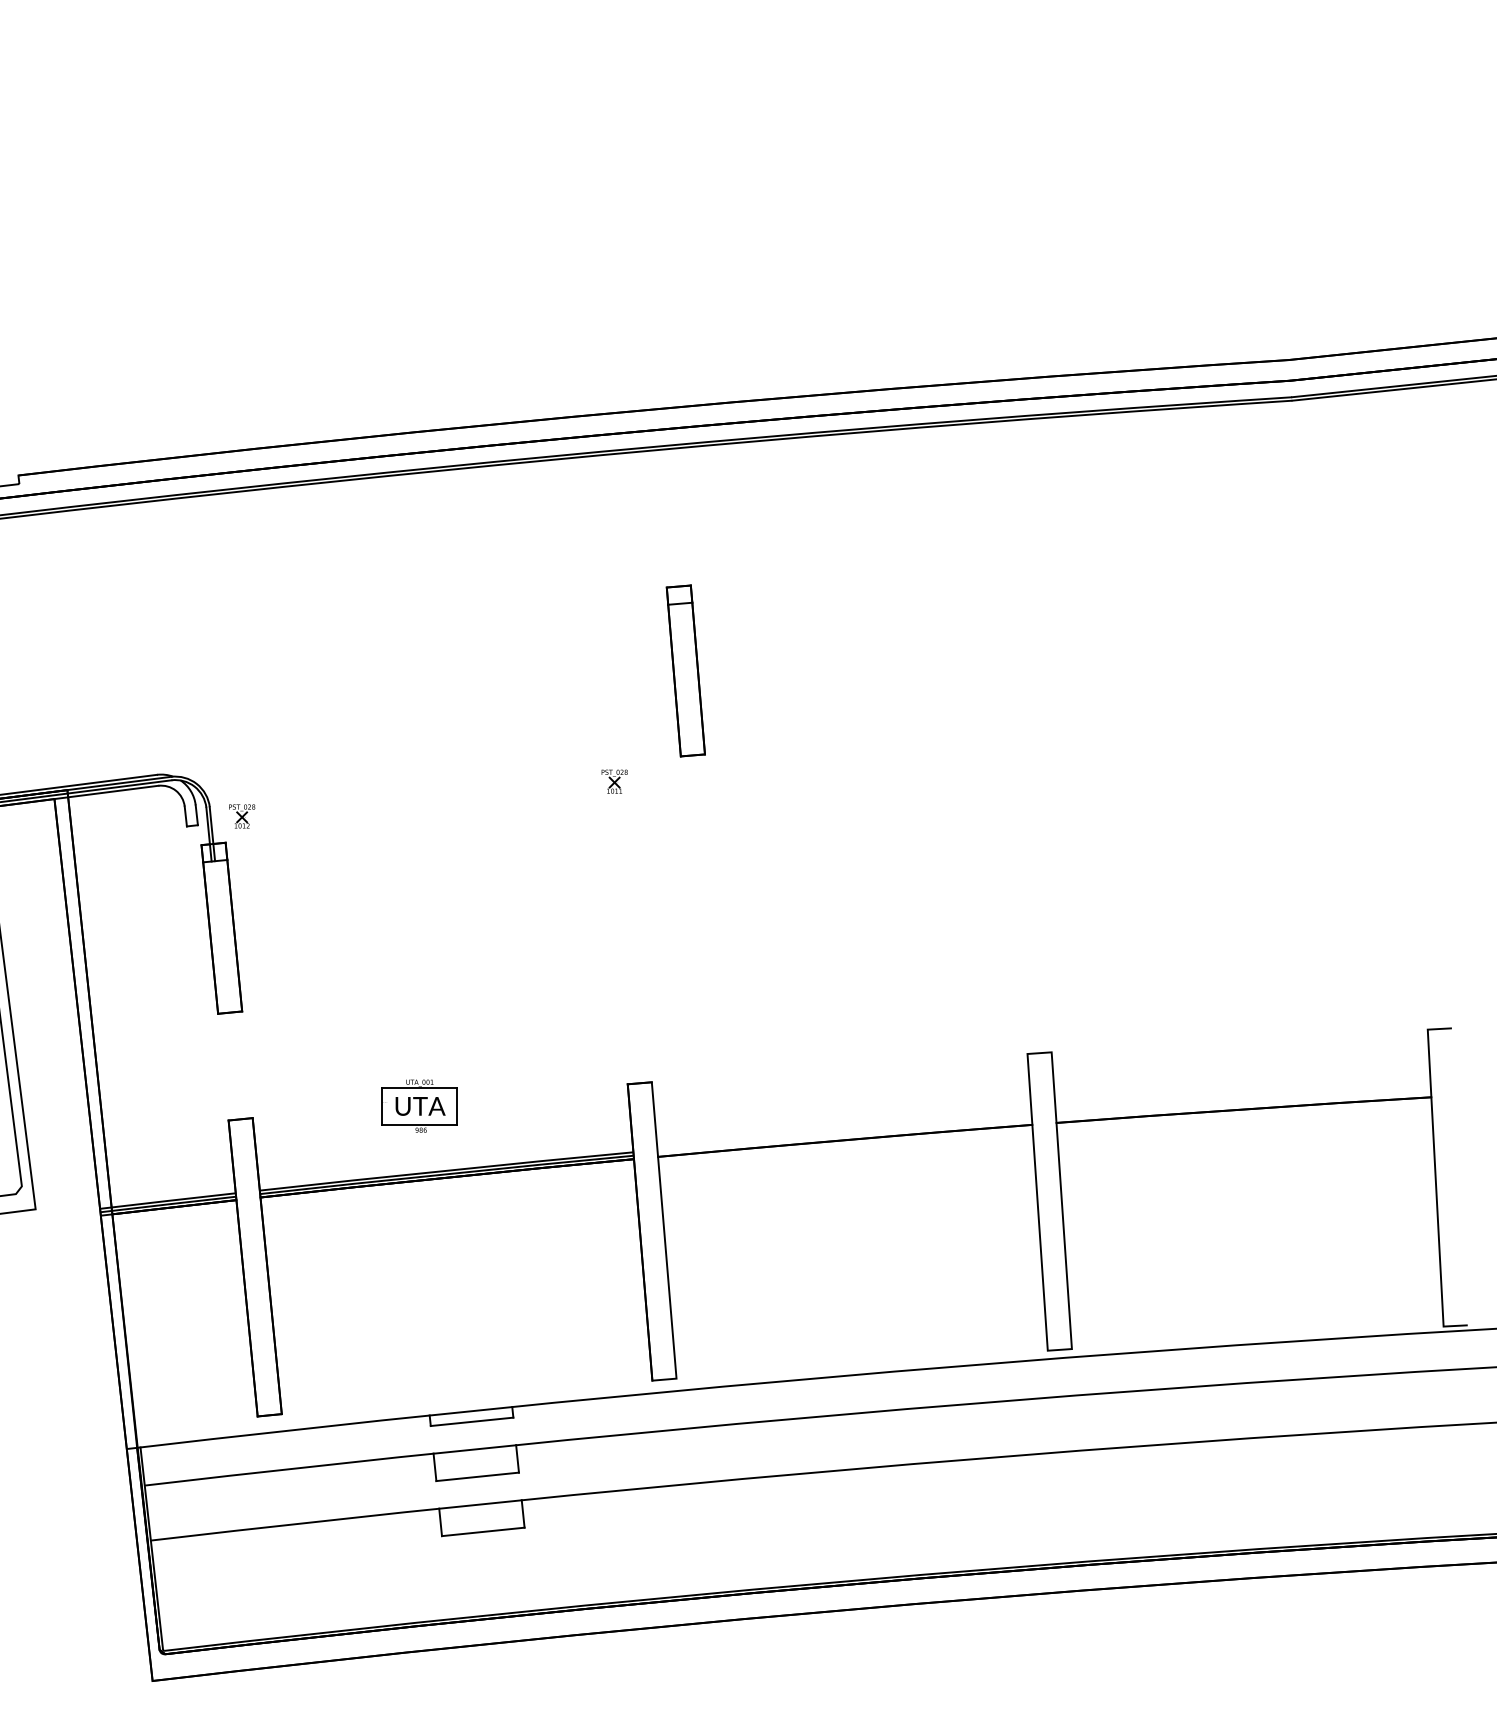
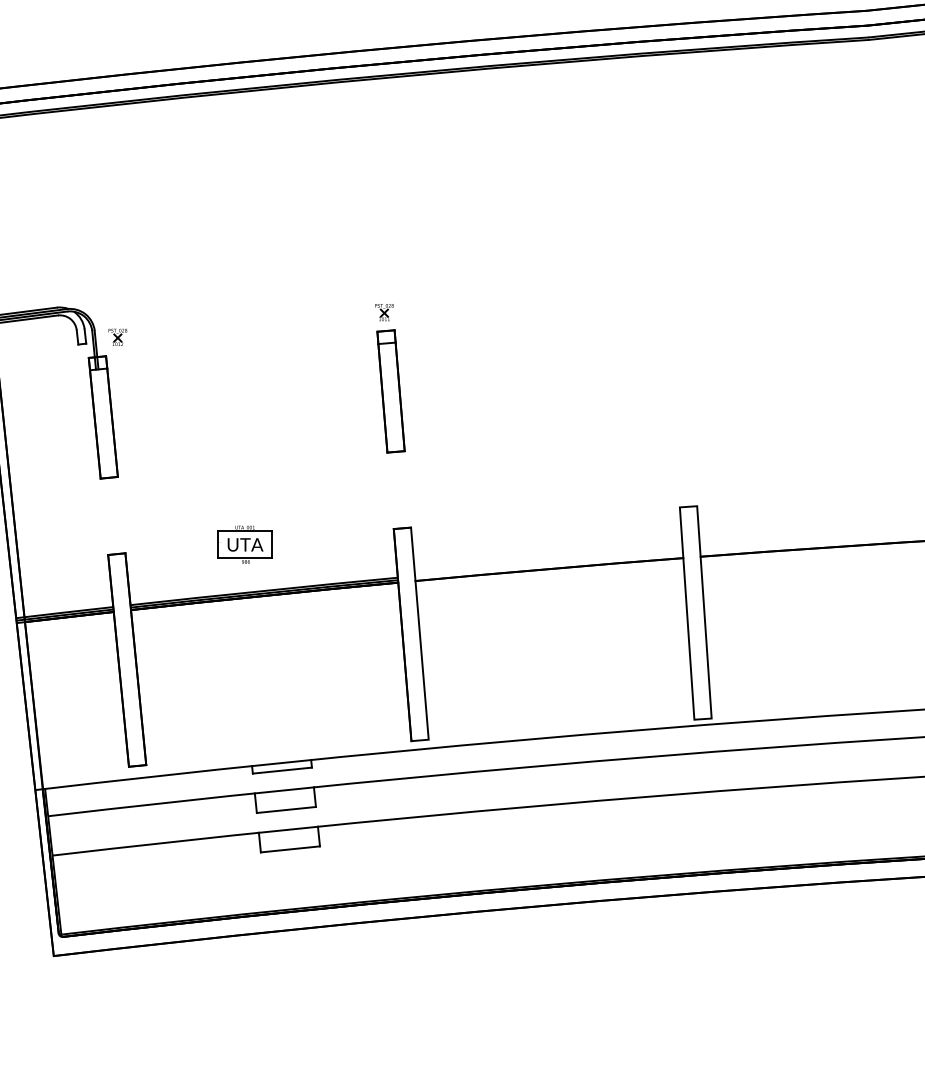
part: (685, 670) -> (390, 391), moved

